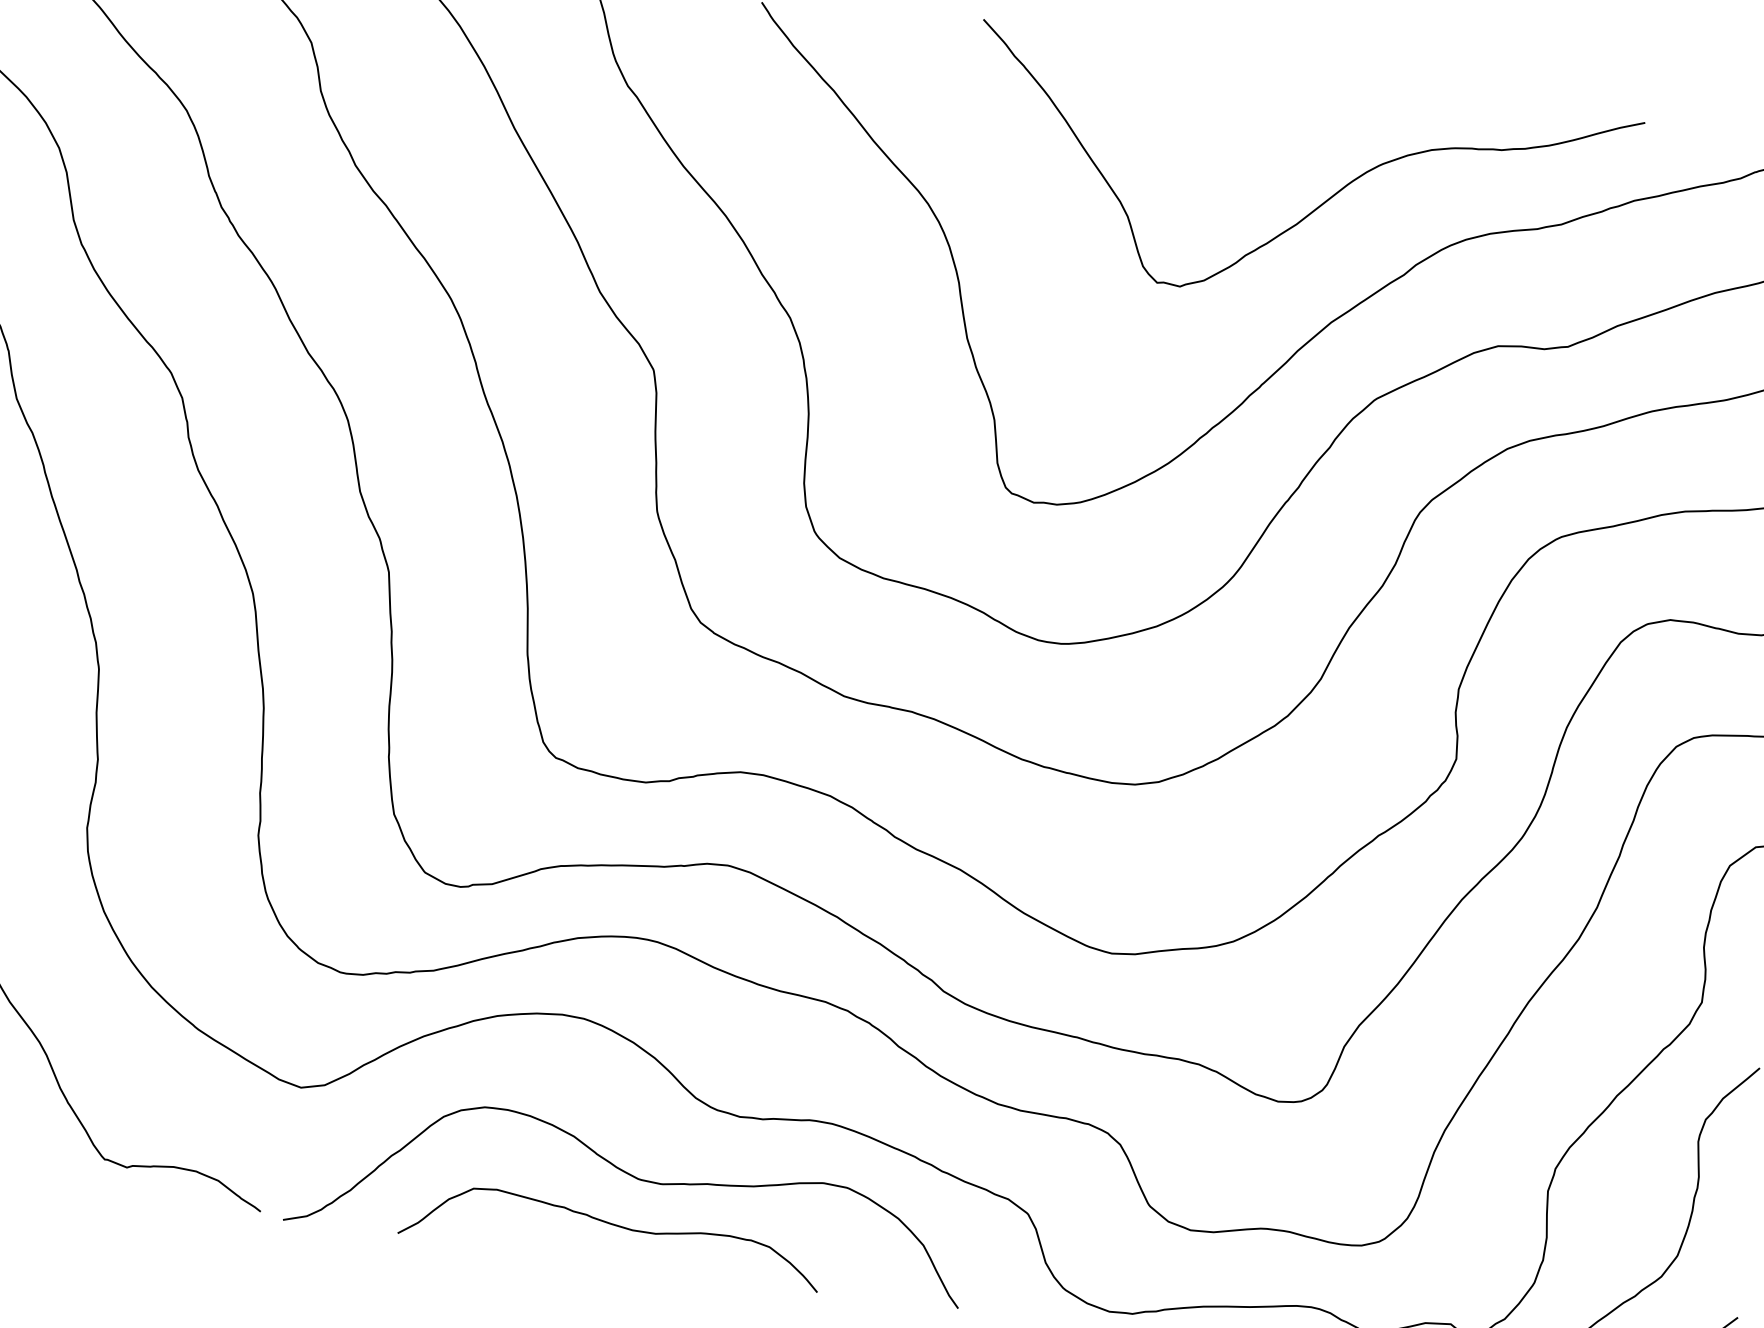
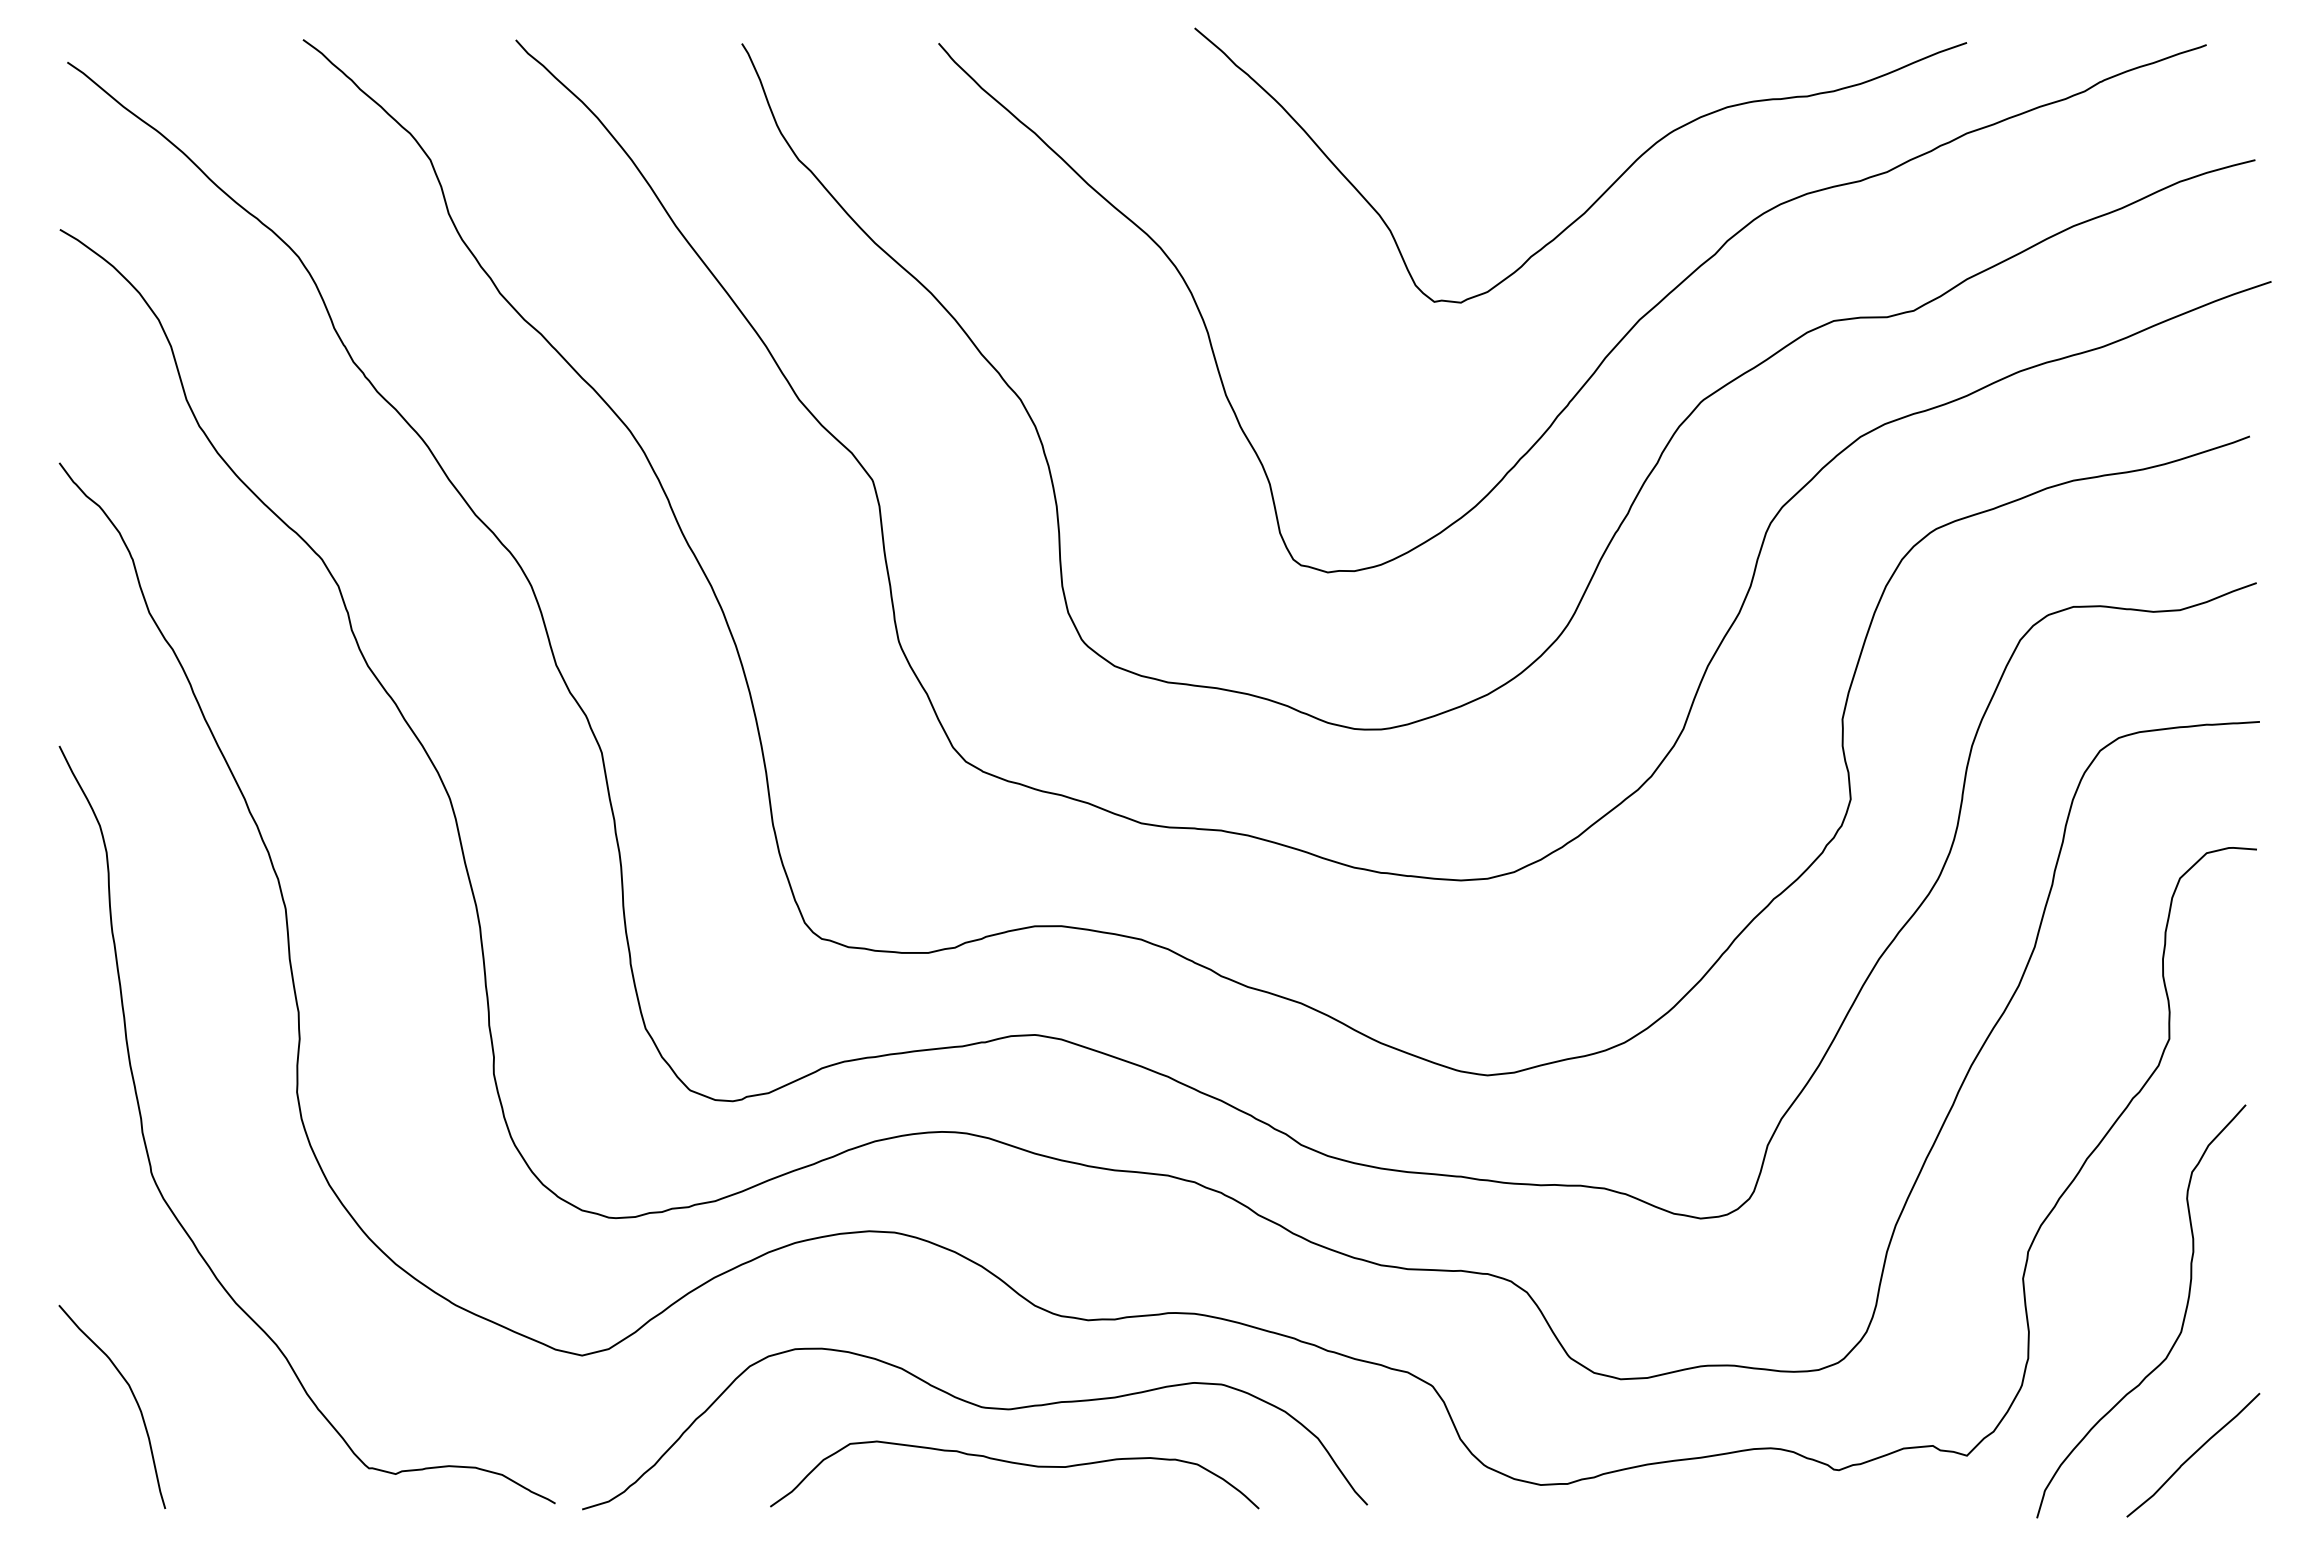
curve: (614, 1225) -> (1016, 1464), moved

